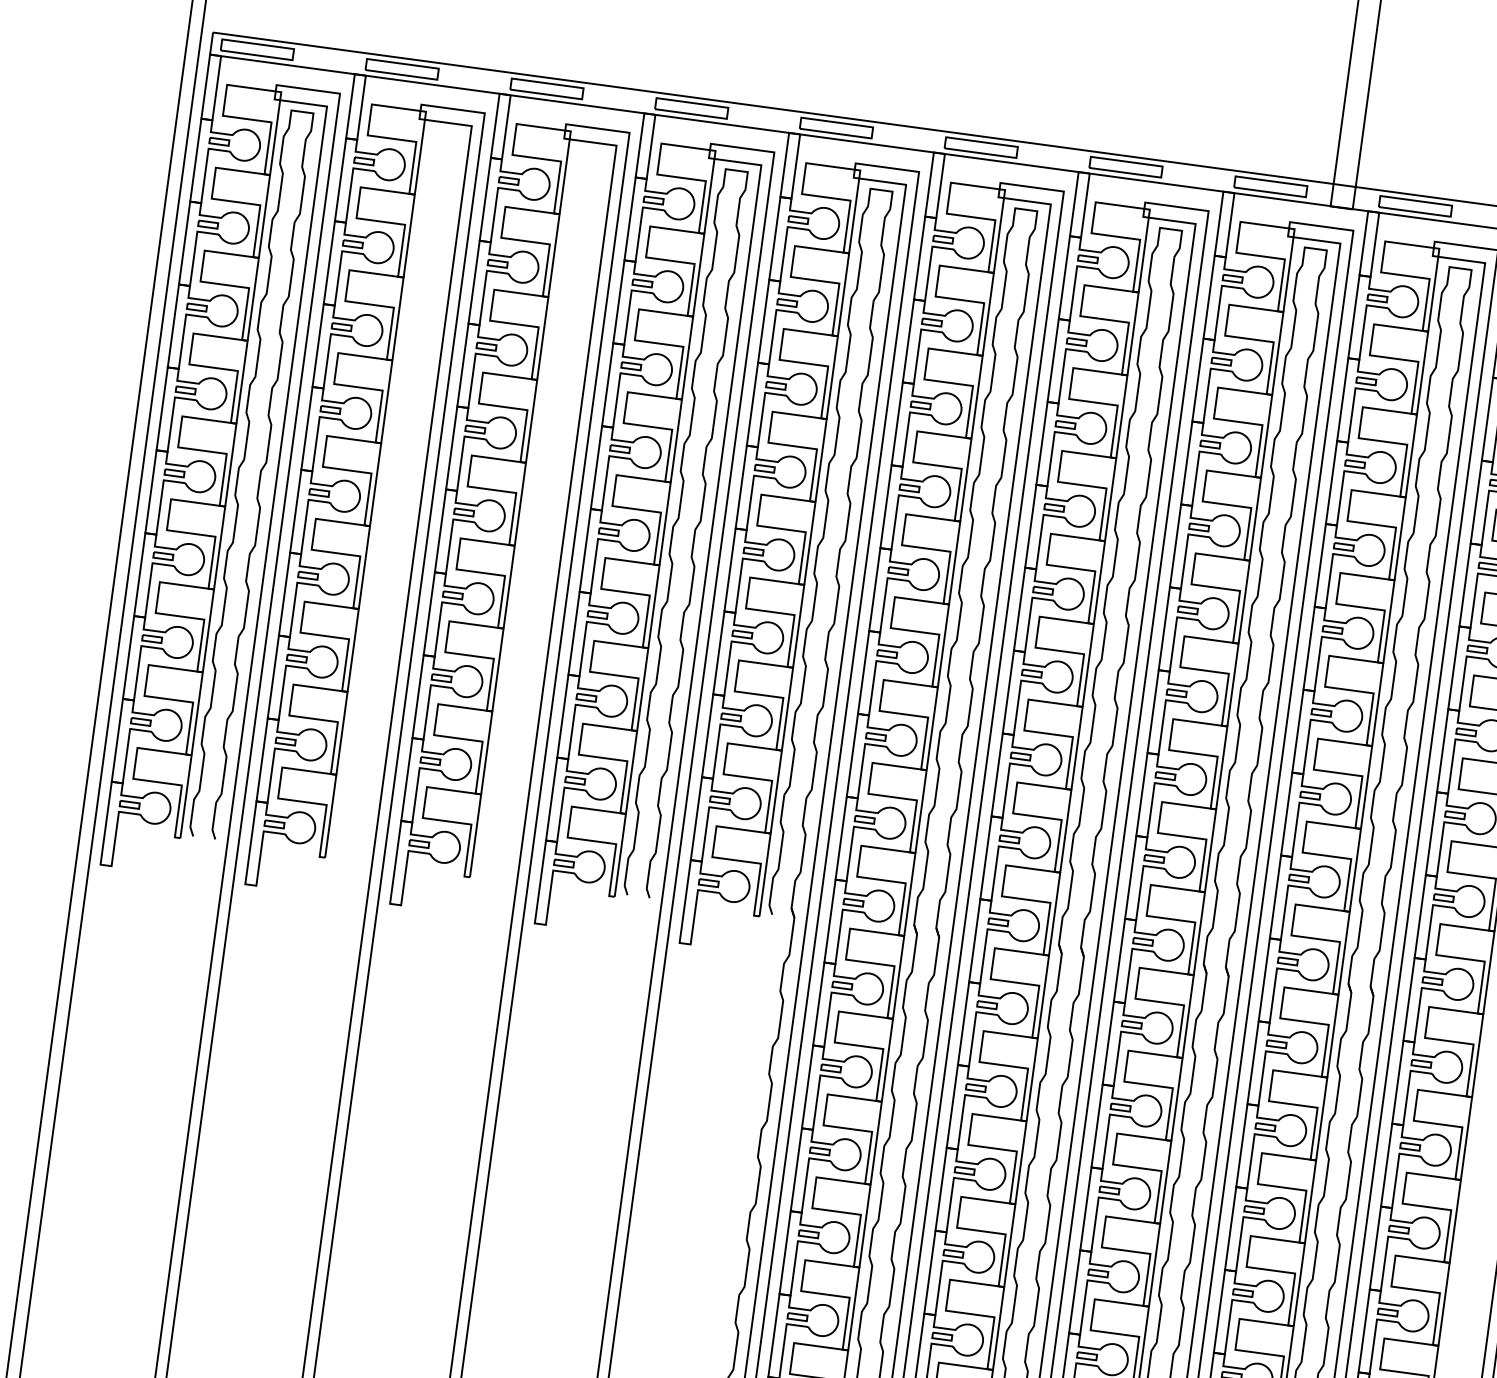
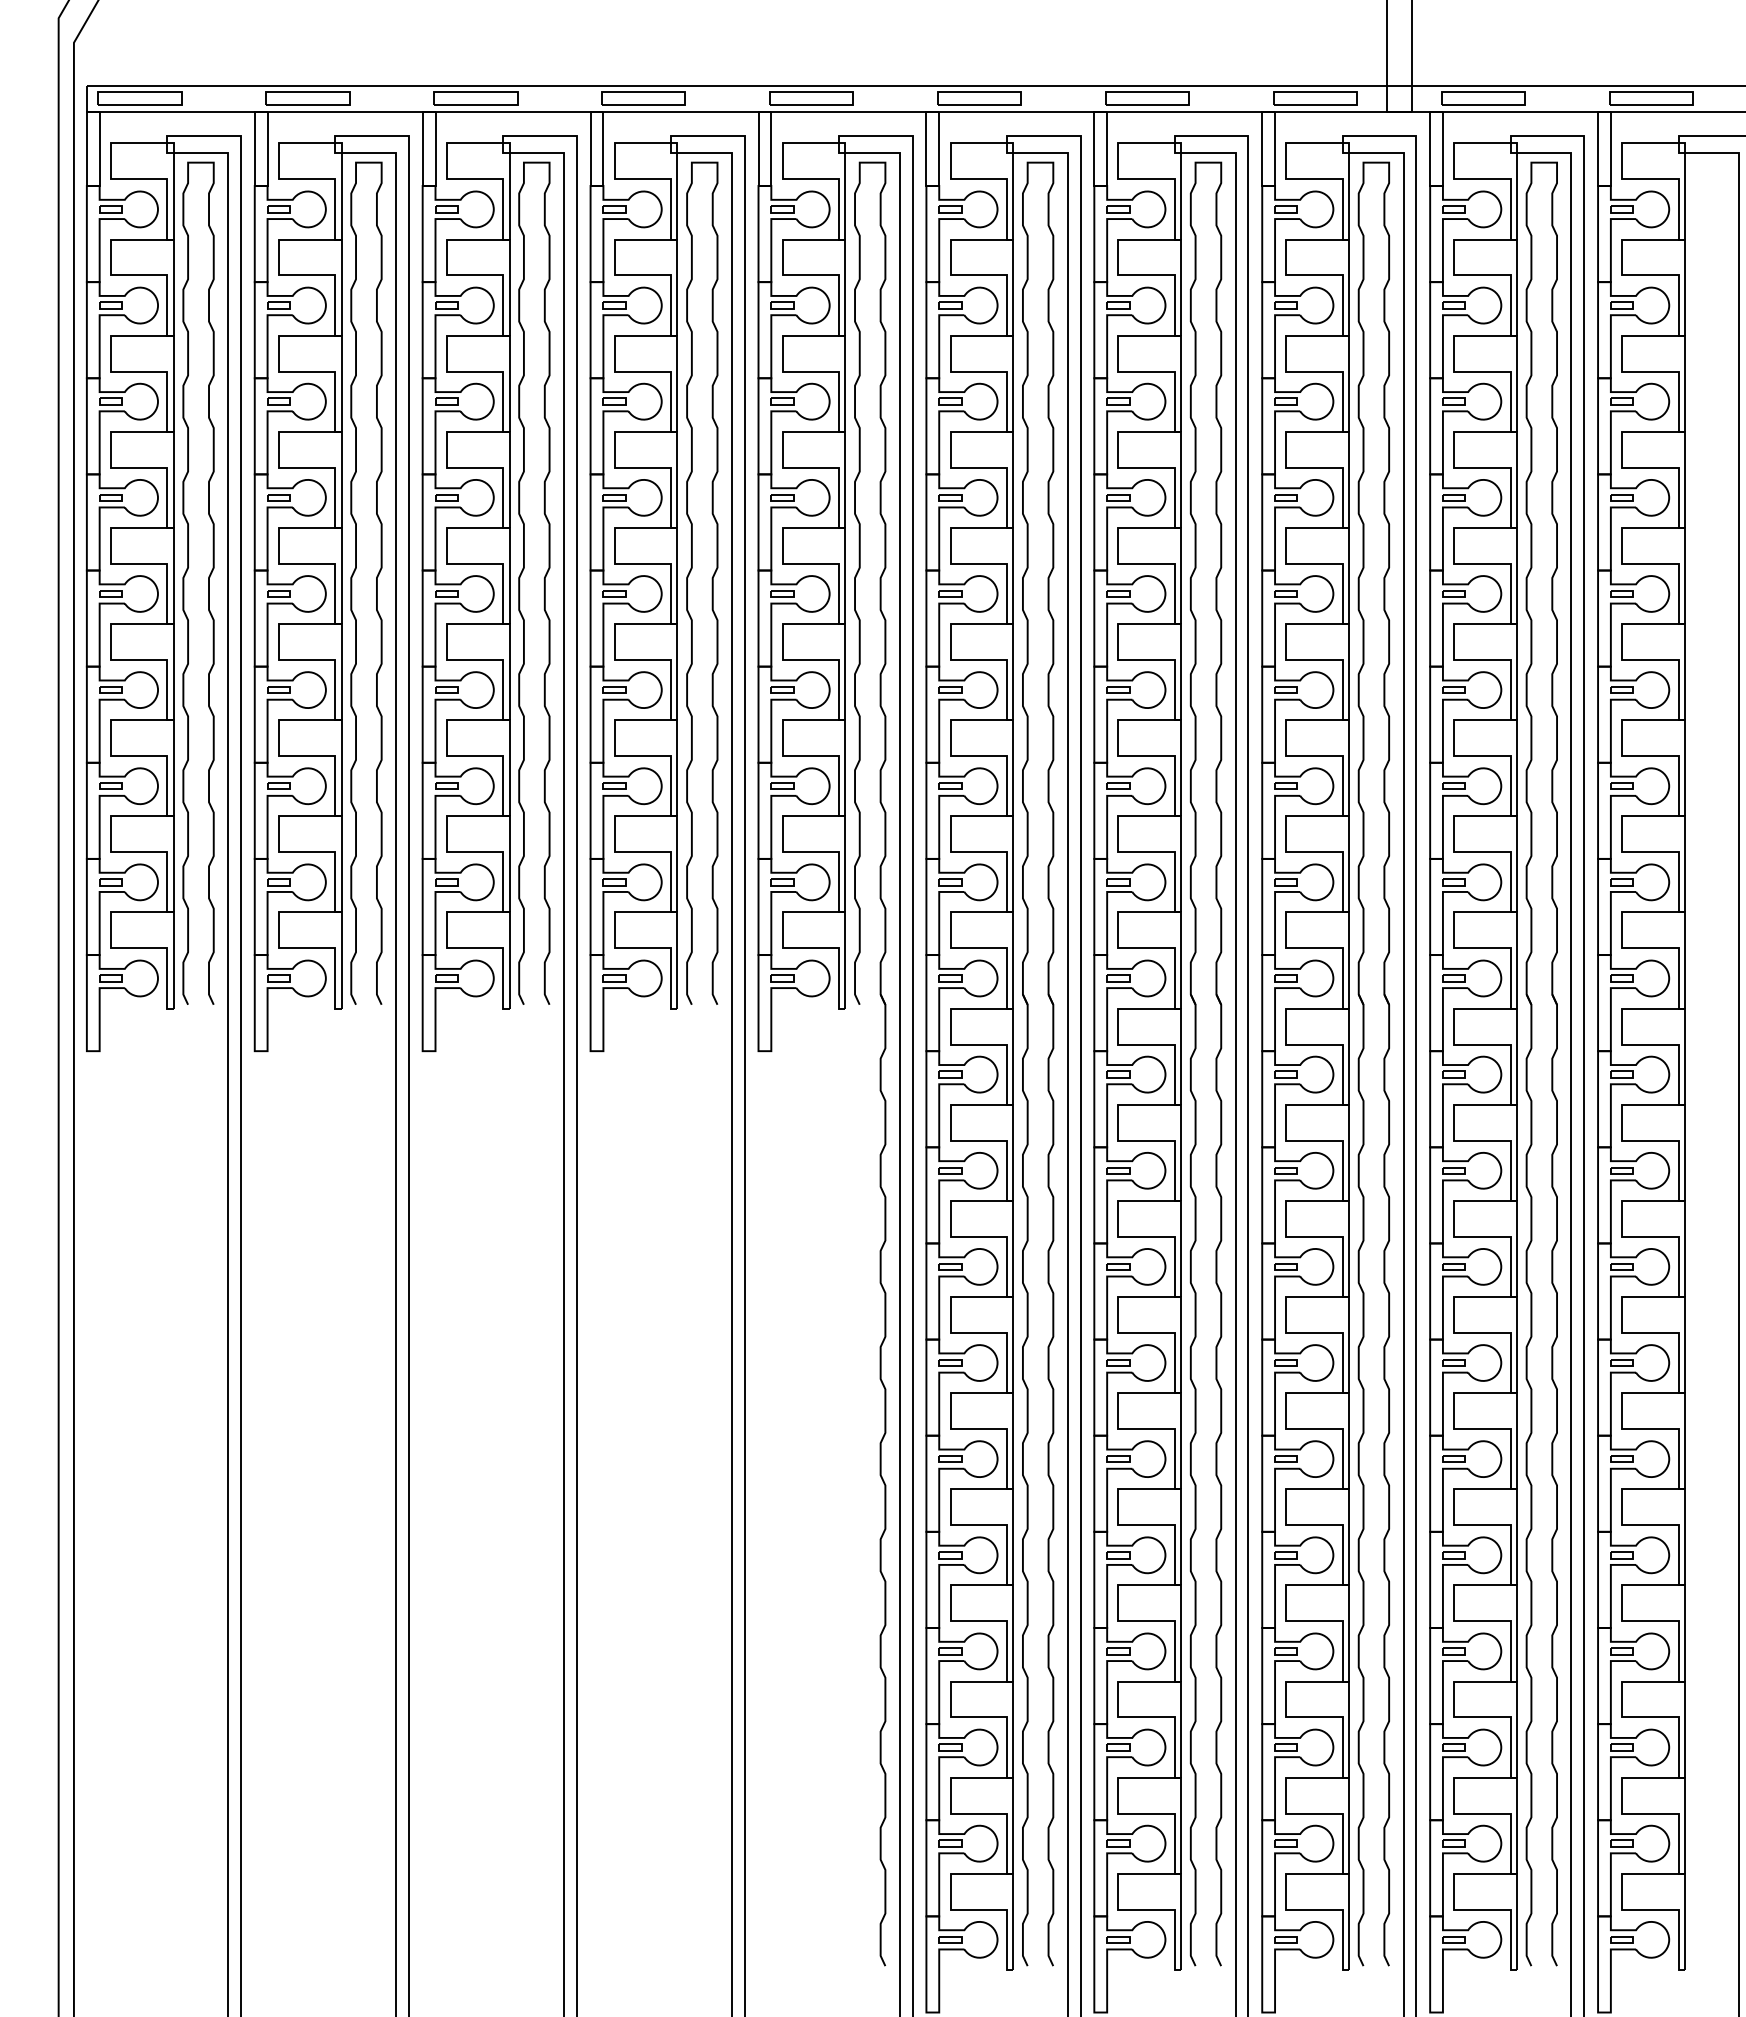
curve: (404, 494) -> (376, 582), added
curve: (548, 513) -> (543, 582), added

